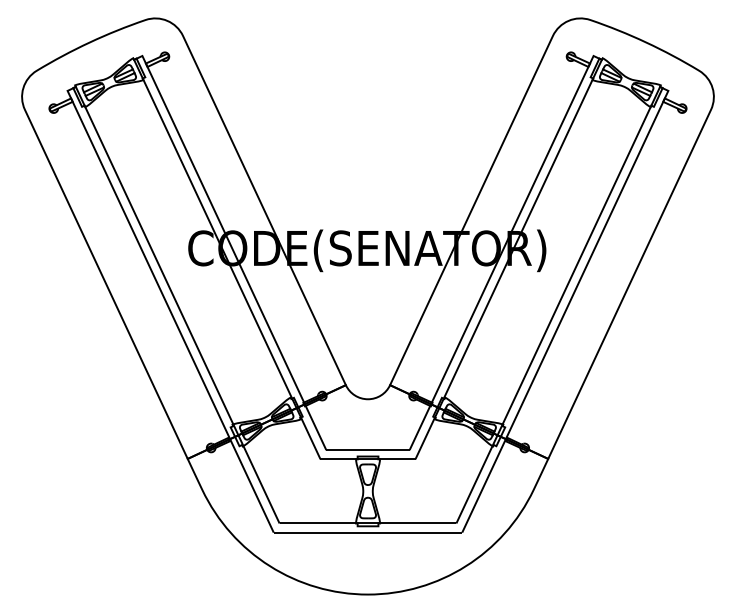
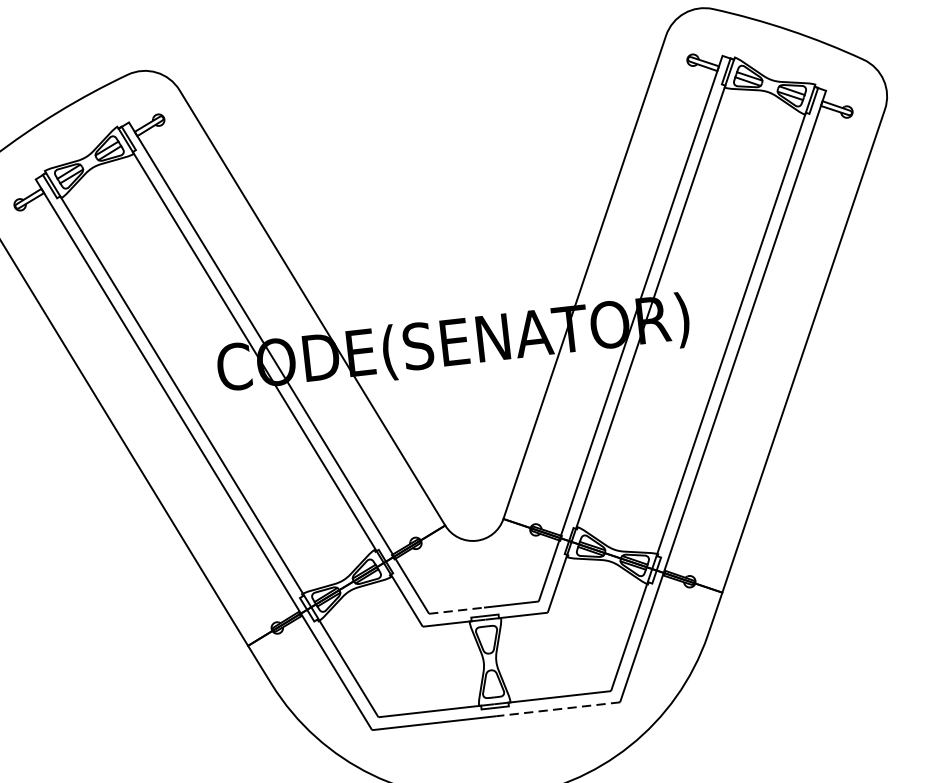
line: (347, 450) -> (457, 611), solid -> dashed
line: (414, 532) -> (557, 709), solid -> dashed

